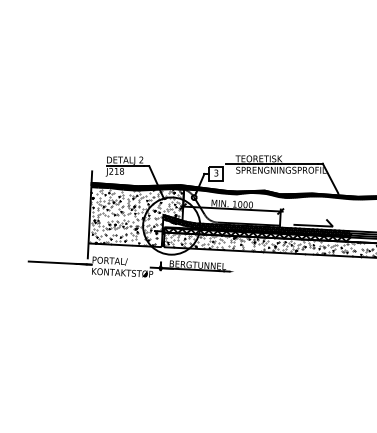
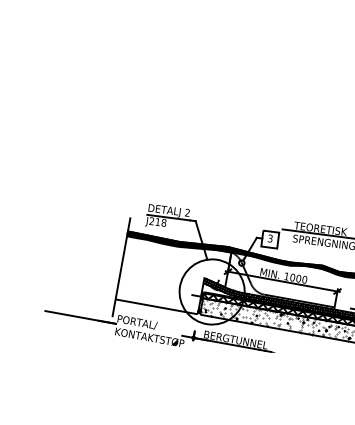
hatch: (136, 217) -> (173, 277), removed

